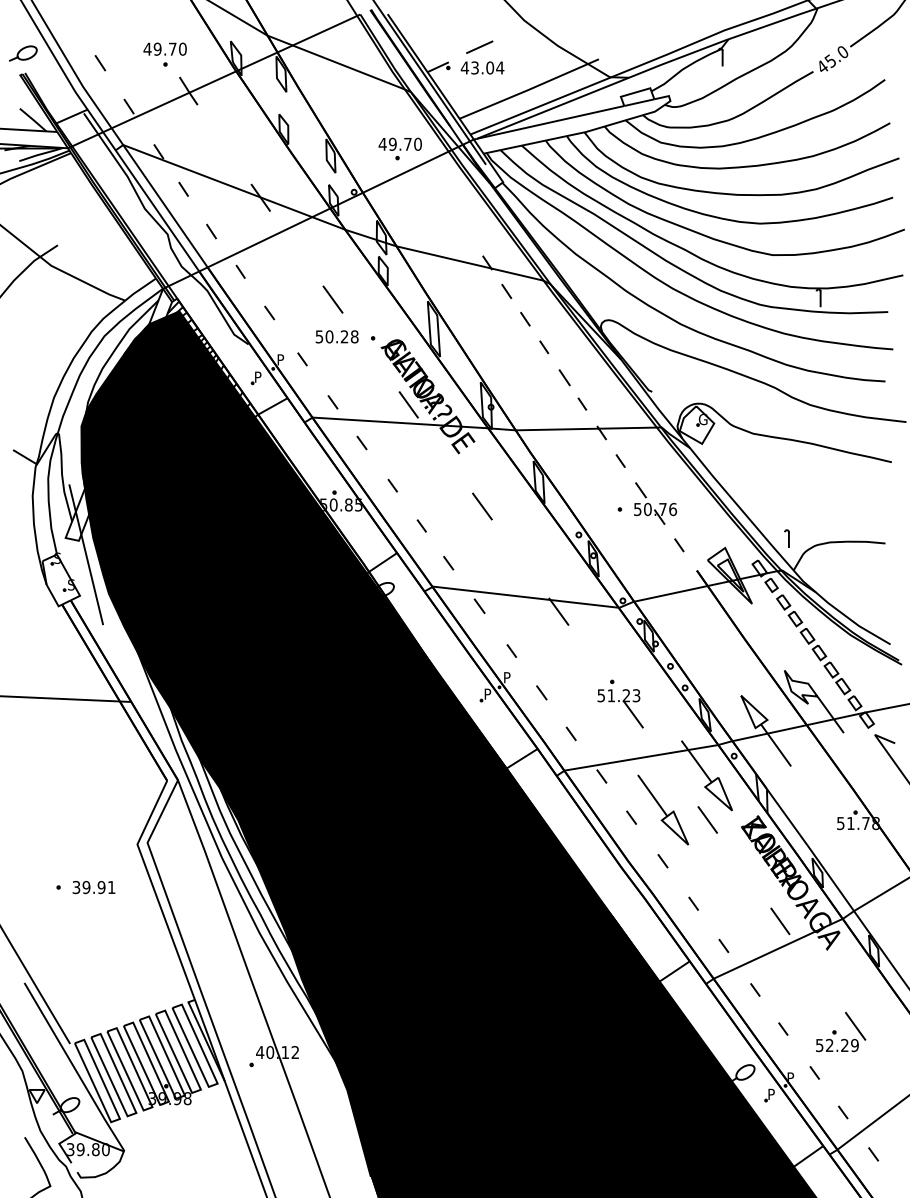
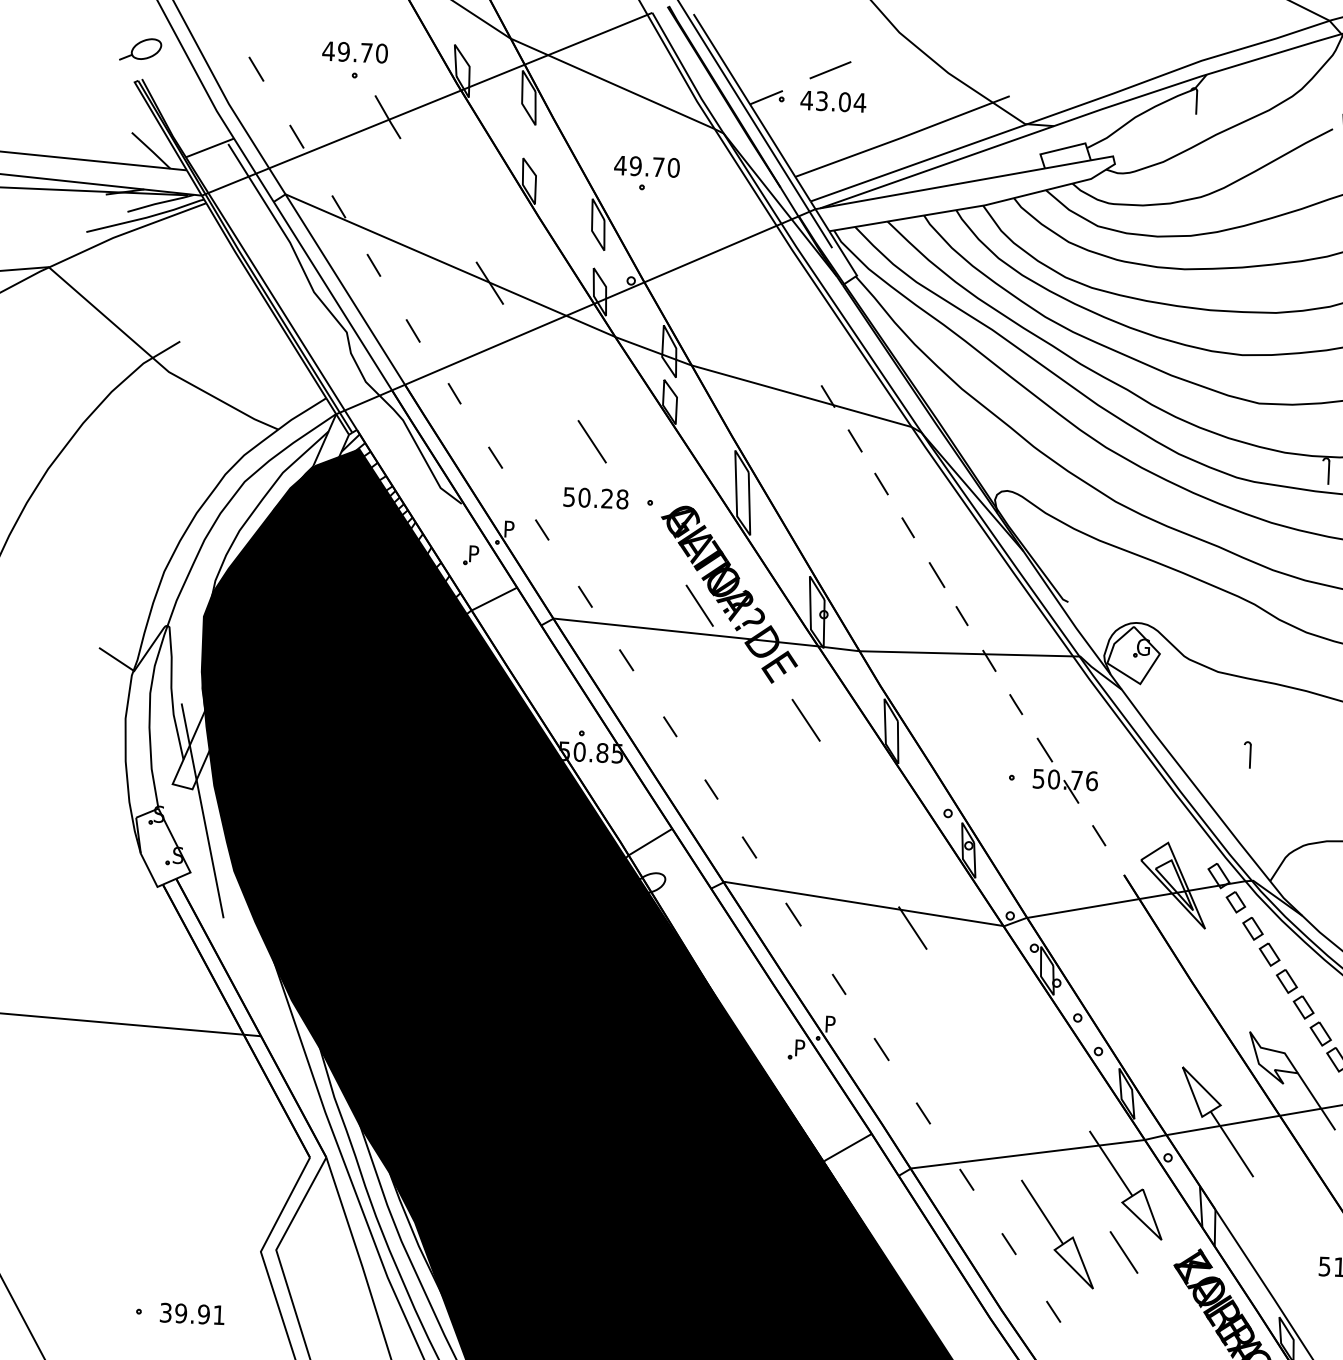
part: (399, 148) -> (645, 172), moved
line: (482, 506) -> (806, 720), moved
part: (786, 538) -> (1246, 754), moved
part: (620, 703) -> (999, 1070), removed

